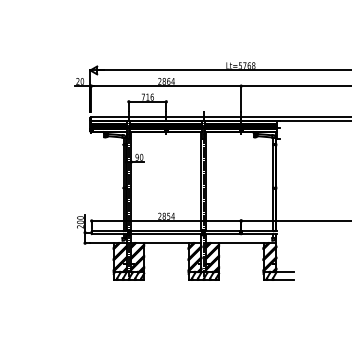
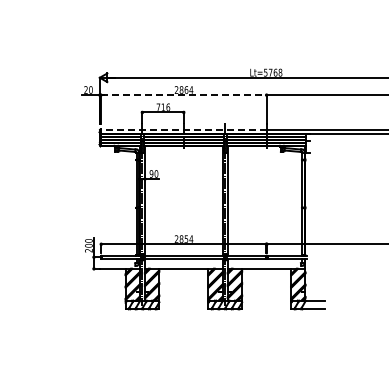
line: (166, 86) -> (183, 95), solid -> dashed
line: (166, 117) -> (183, 129), solid -> dashed

